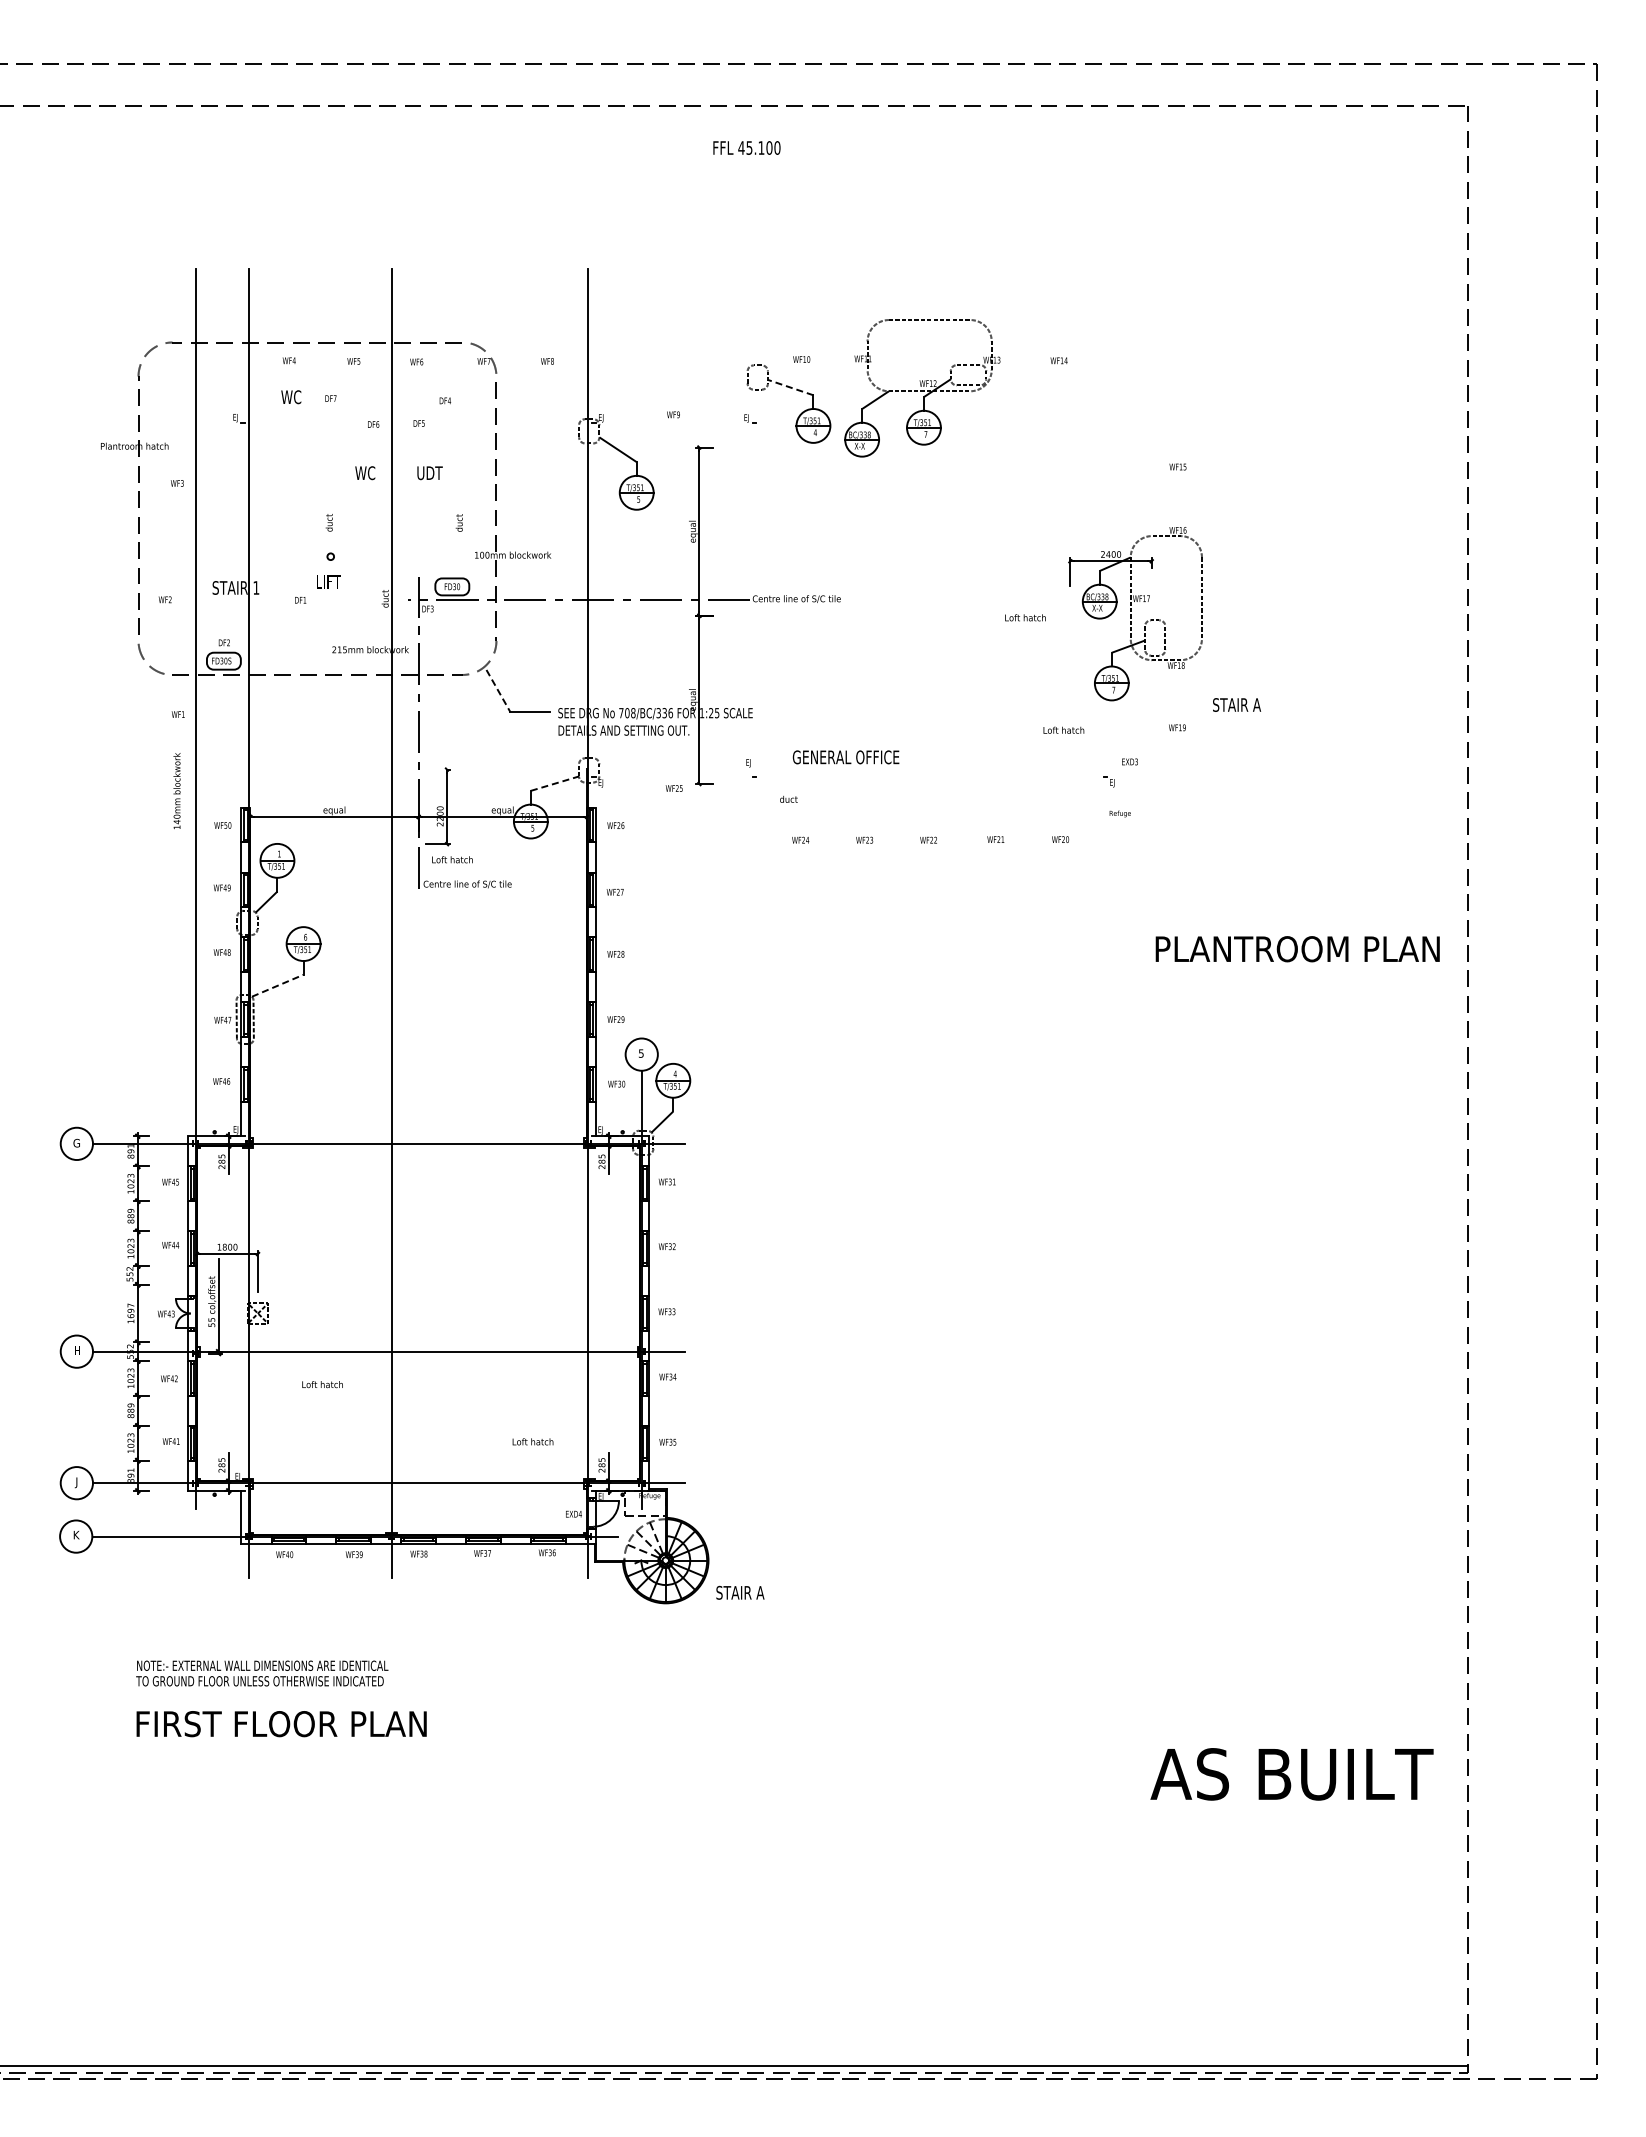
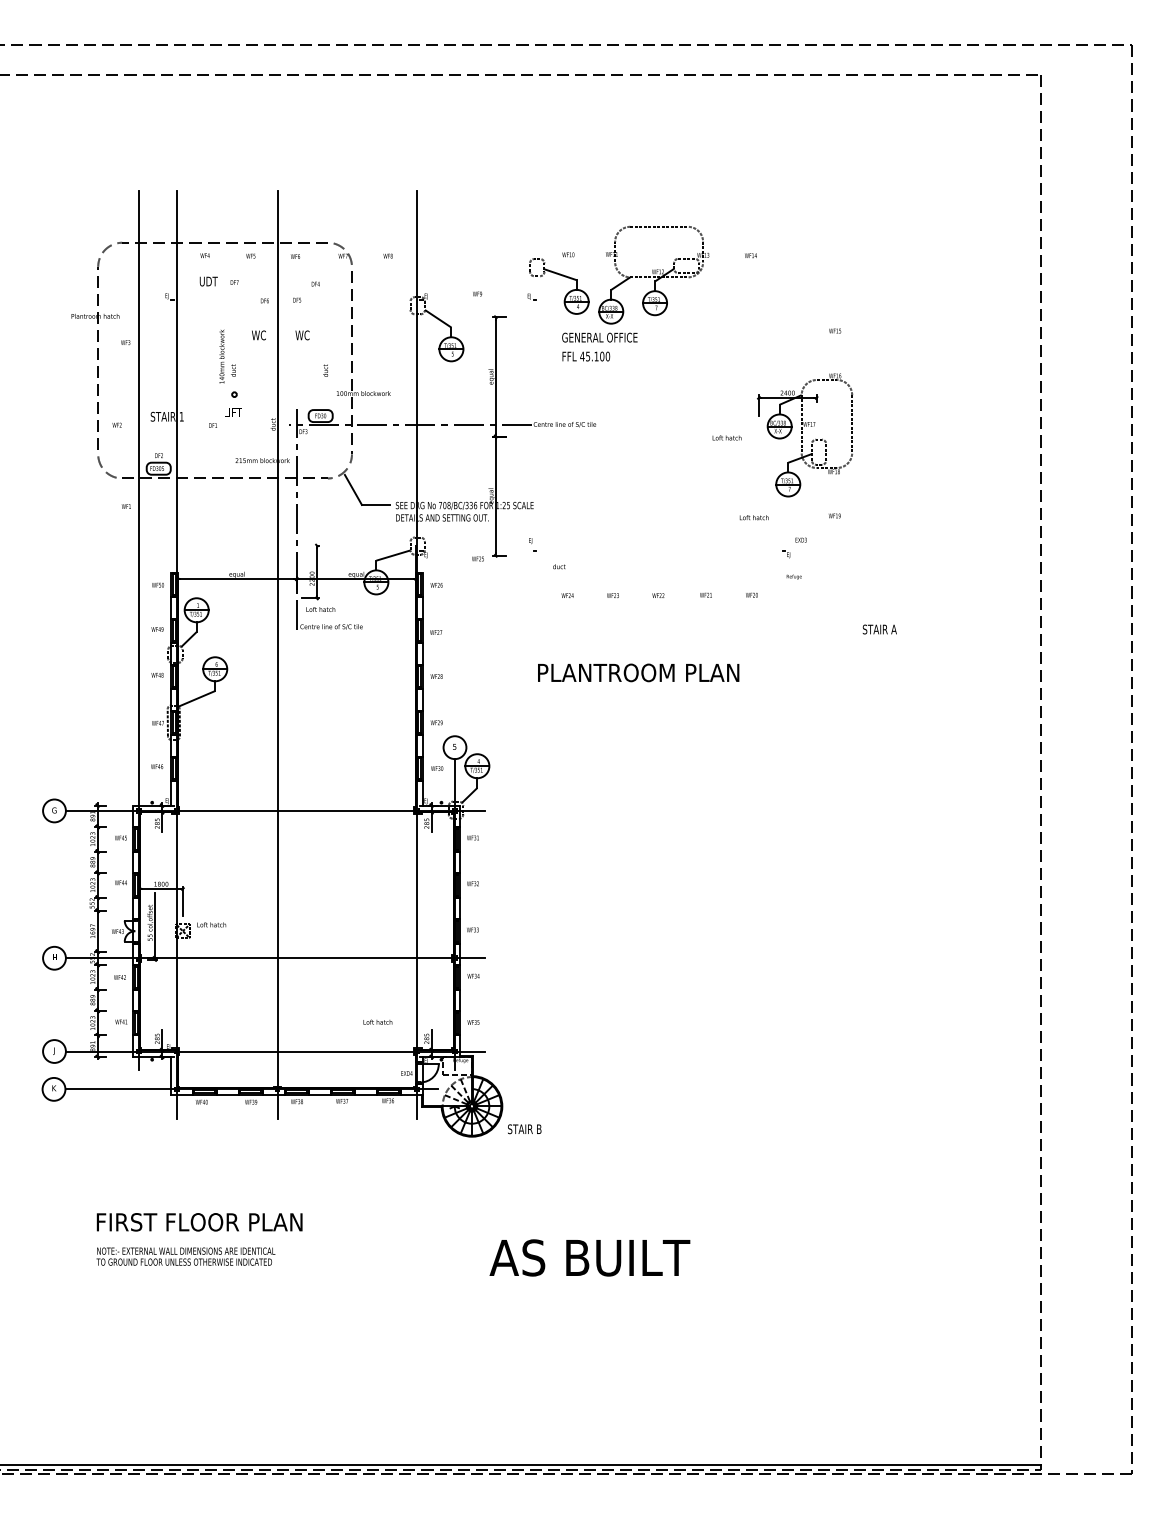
text: (746, 147) -> (585, 356), moved
line: (790, 387) -> (560, 274), dashed -> solid
text: (294, 397) -> (208, 281), WC -> UDT
text: (429, 473) -> (304, 335), UDT -> WC
line: (498, 691) -> (353, 490), dashed -> solid
text: (1236, 704) -> (879, 629), moved
text: (845, 757) -> (599, 337), moved
line: (555, 783) -> (393, 555), dashed -> solid
text: (176, 790) -> (221, 356), moved
text: (1297, 949) -> (638, 673), moved
line: (278, 985) -> (197, 698), dashed -> solid
text: (322, 1384) -> (211, 924), moved
text: (760, 1592) -> (539, 1129), STAIR A -> STAIR B
text: (262, 1673) -> (186, 1256), moved
text: (1291, 1774) -> (589, 1258), moved

